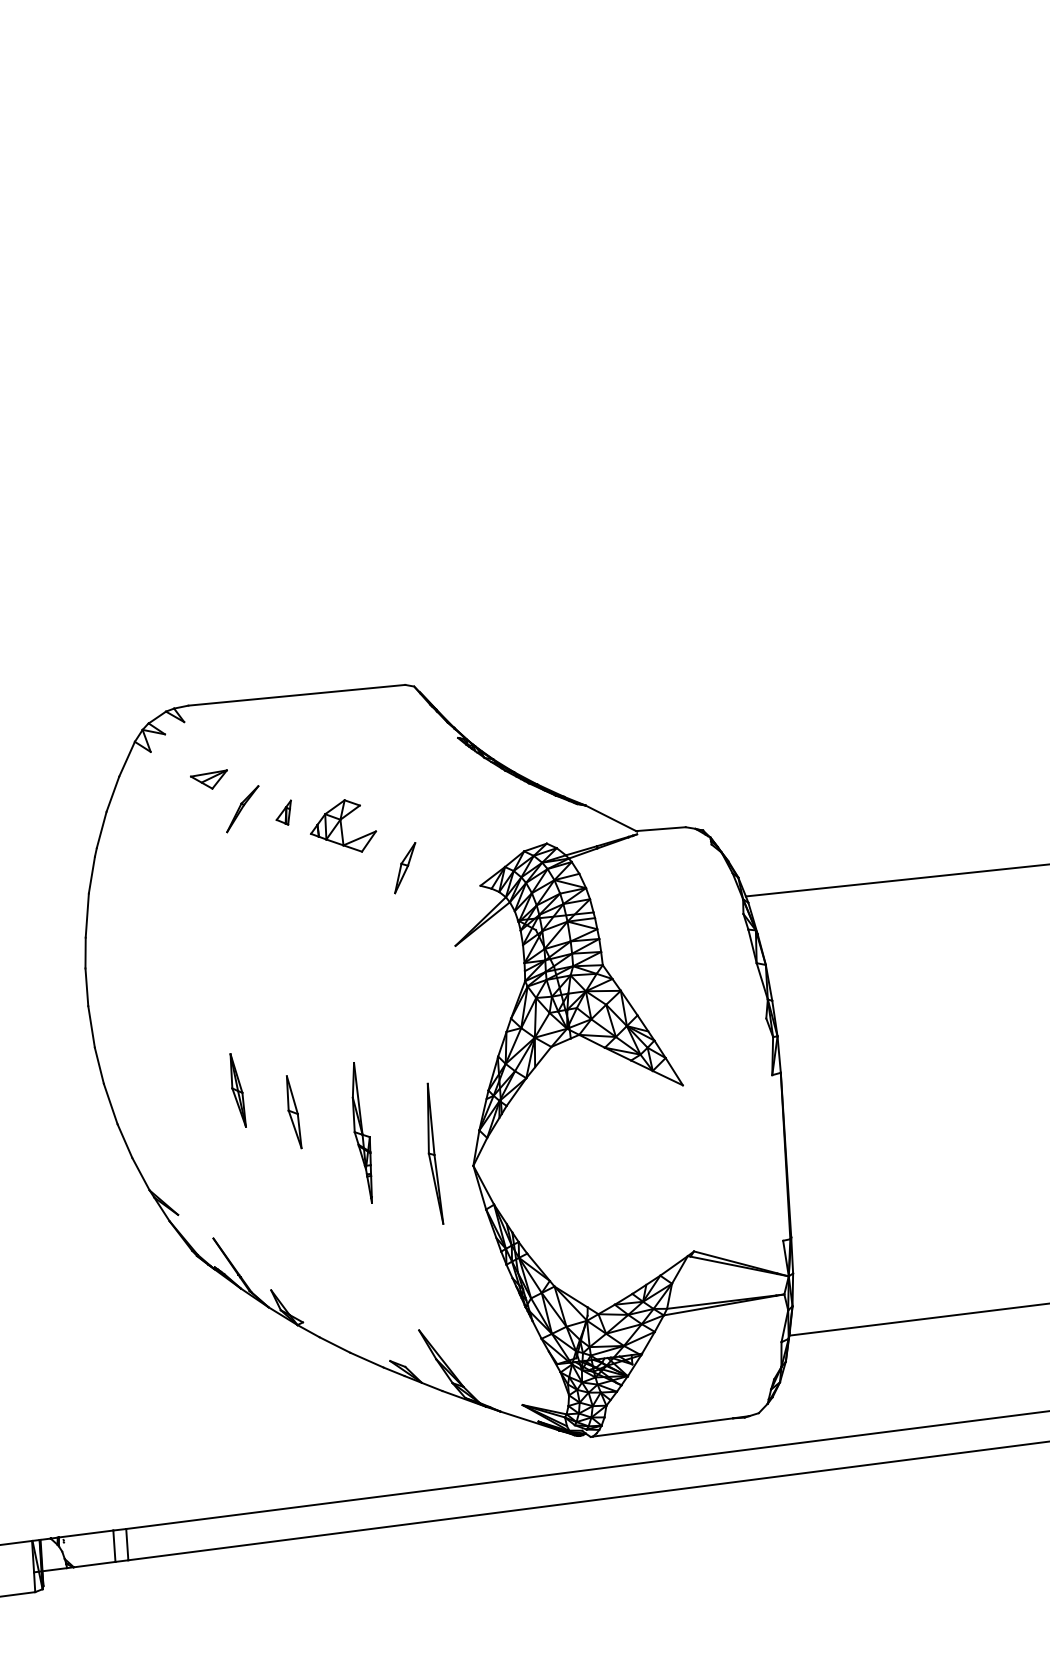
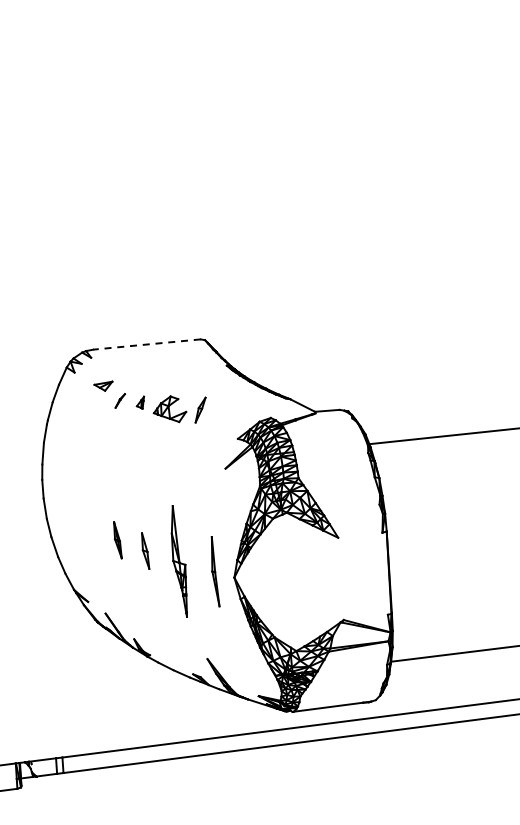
line: (295, 695) -> (146, 344), solid -> dashed
part: (243, 808) -> (120, 400), size x0.6
part: (404, 866) -> (200, 409), moved
part: (362, 1131) -> (179, 560), size x1.6

